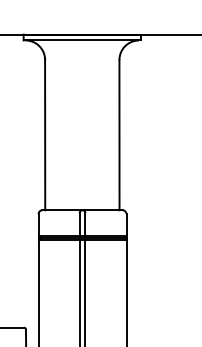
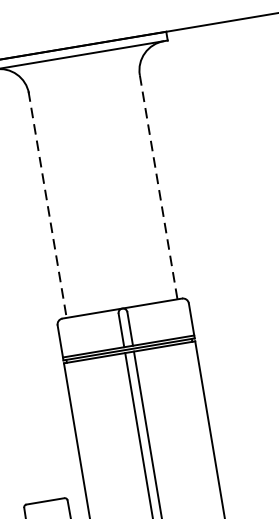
line: (45, 134) -> (48, 204), solid -> dashed
line: (119, 135) -> (158, 187), solid -> dashed

